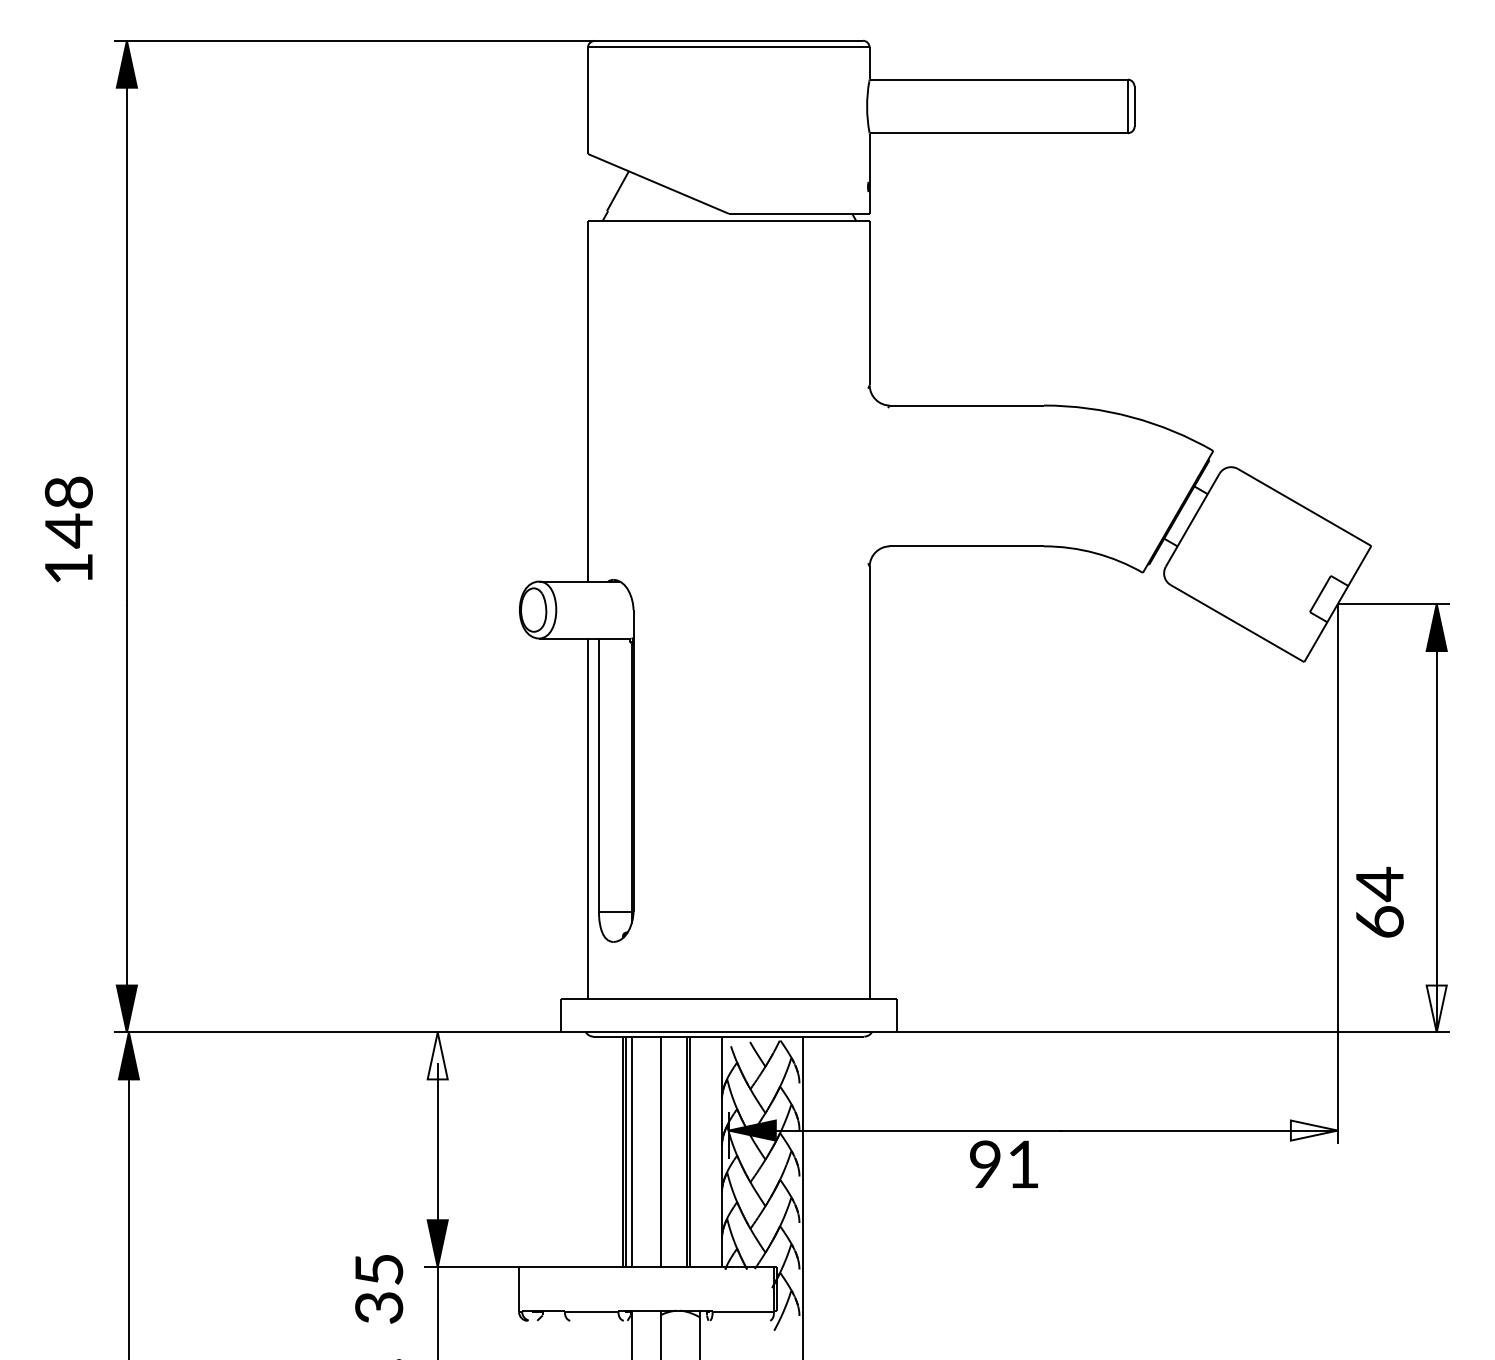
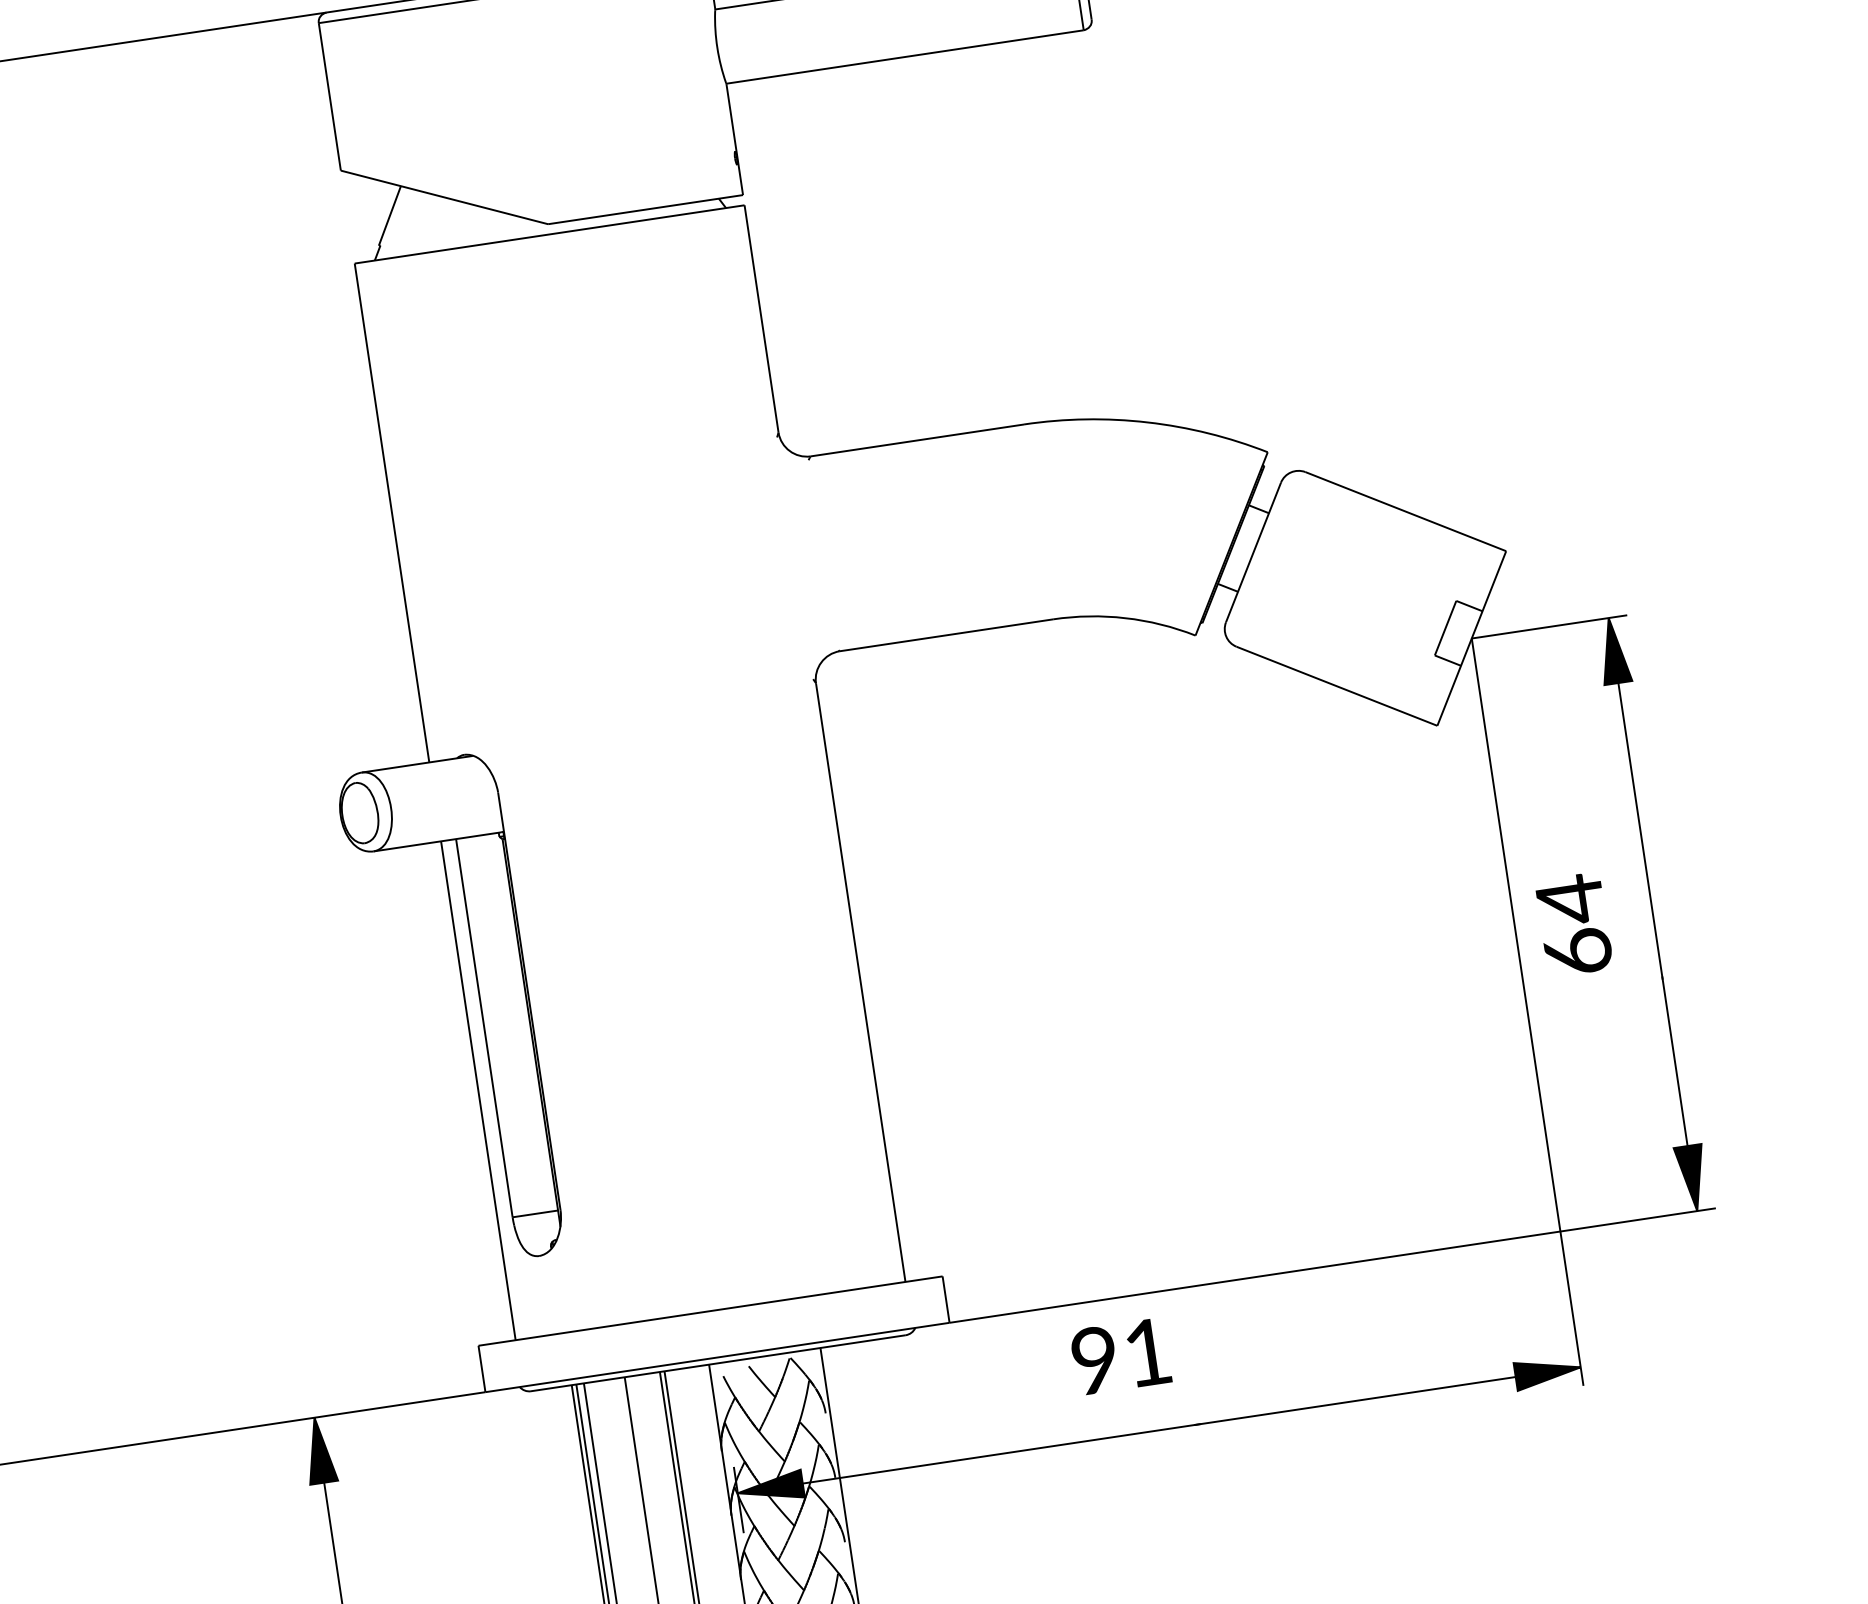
text: (1379, 901) -> (1573, 923), moved
fill: (1436, 1008) -> (1692, 1177), added
fill: (437, 1055) -> (318, 1449), added
fill: (1313, 1130) -> (1546, 1372), added
text: (1003, 1163) -> (1119, 1355), moved

